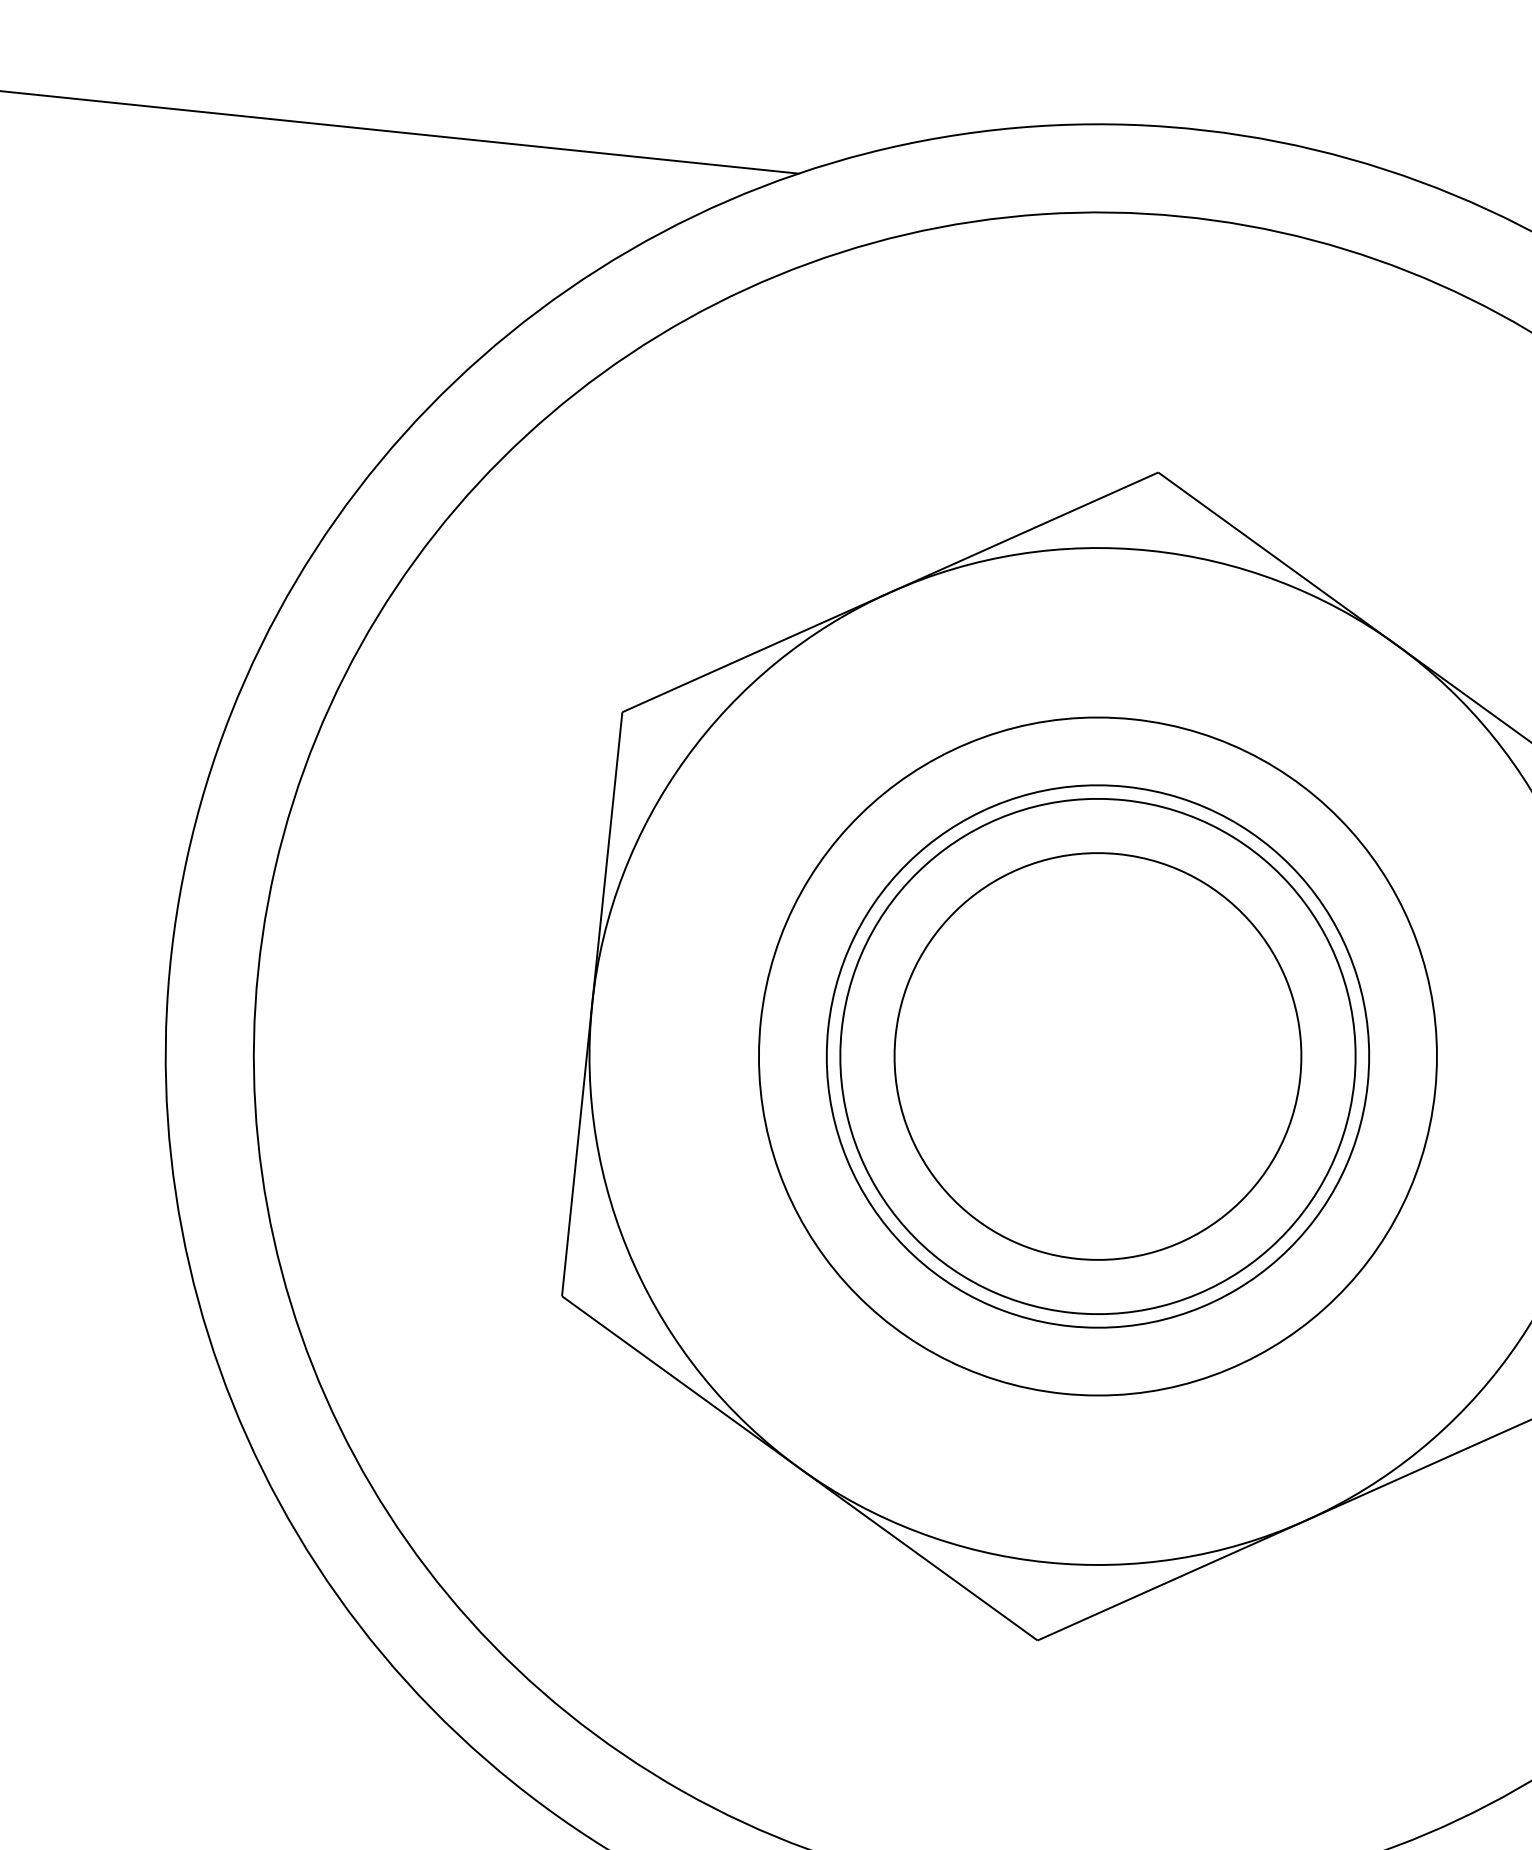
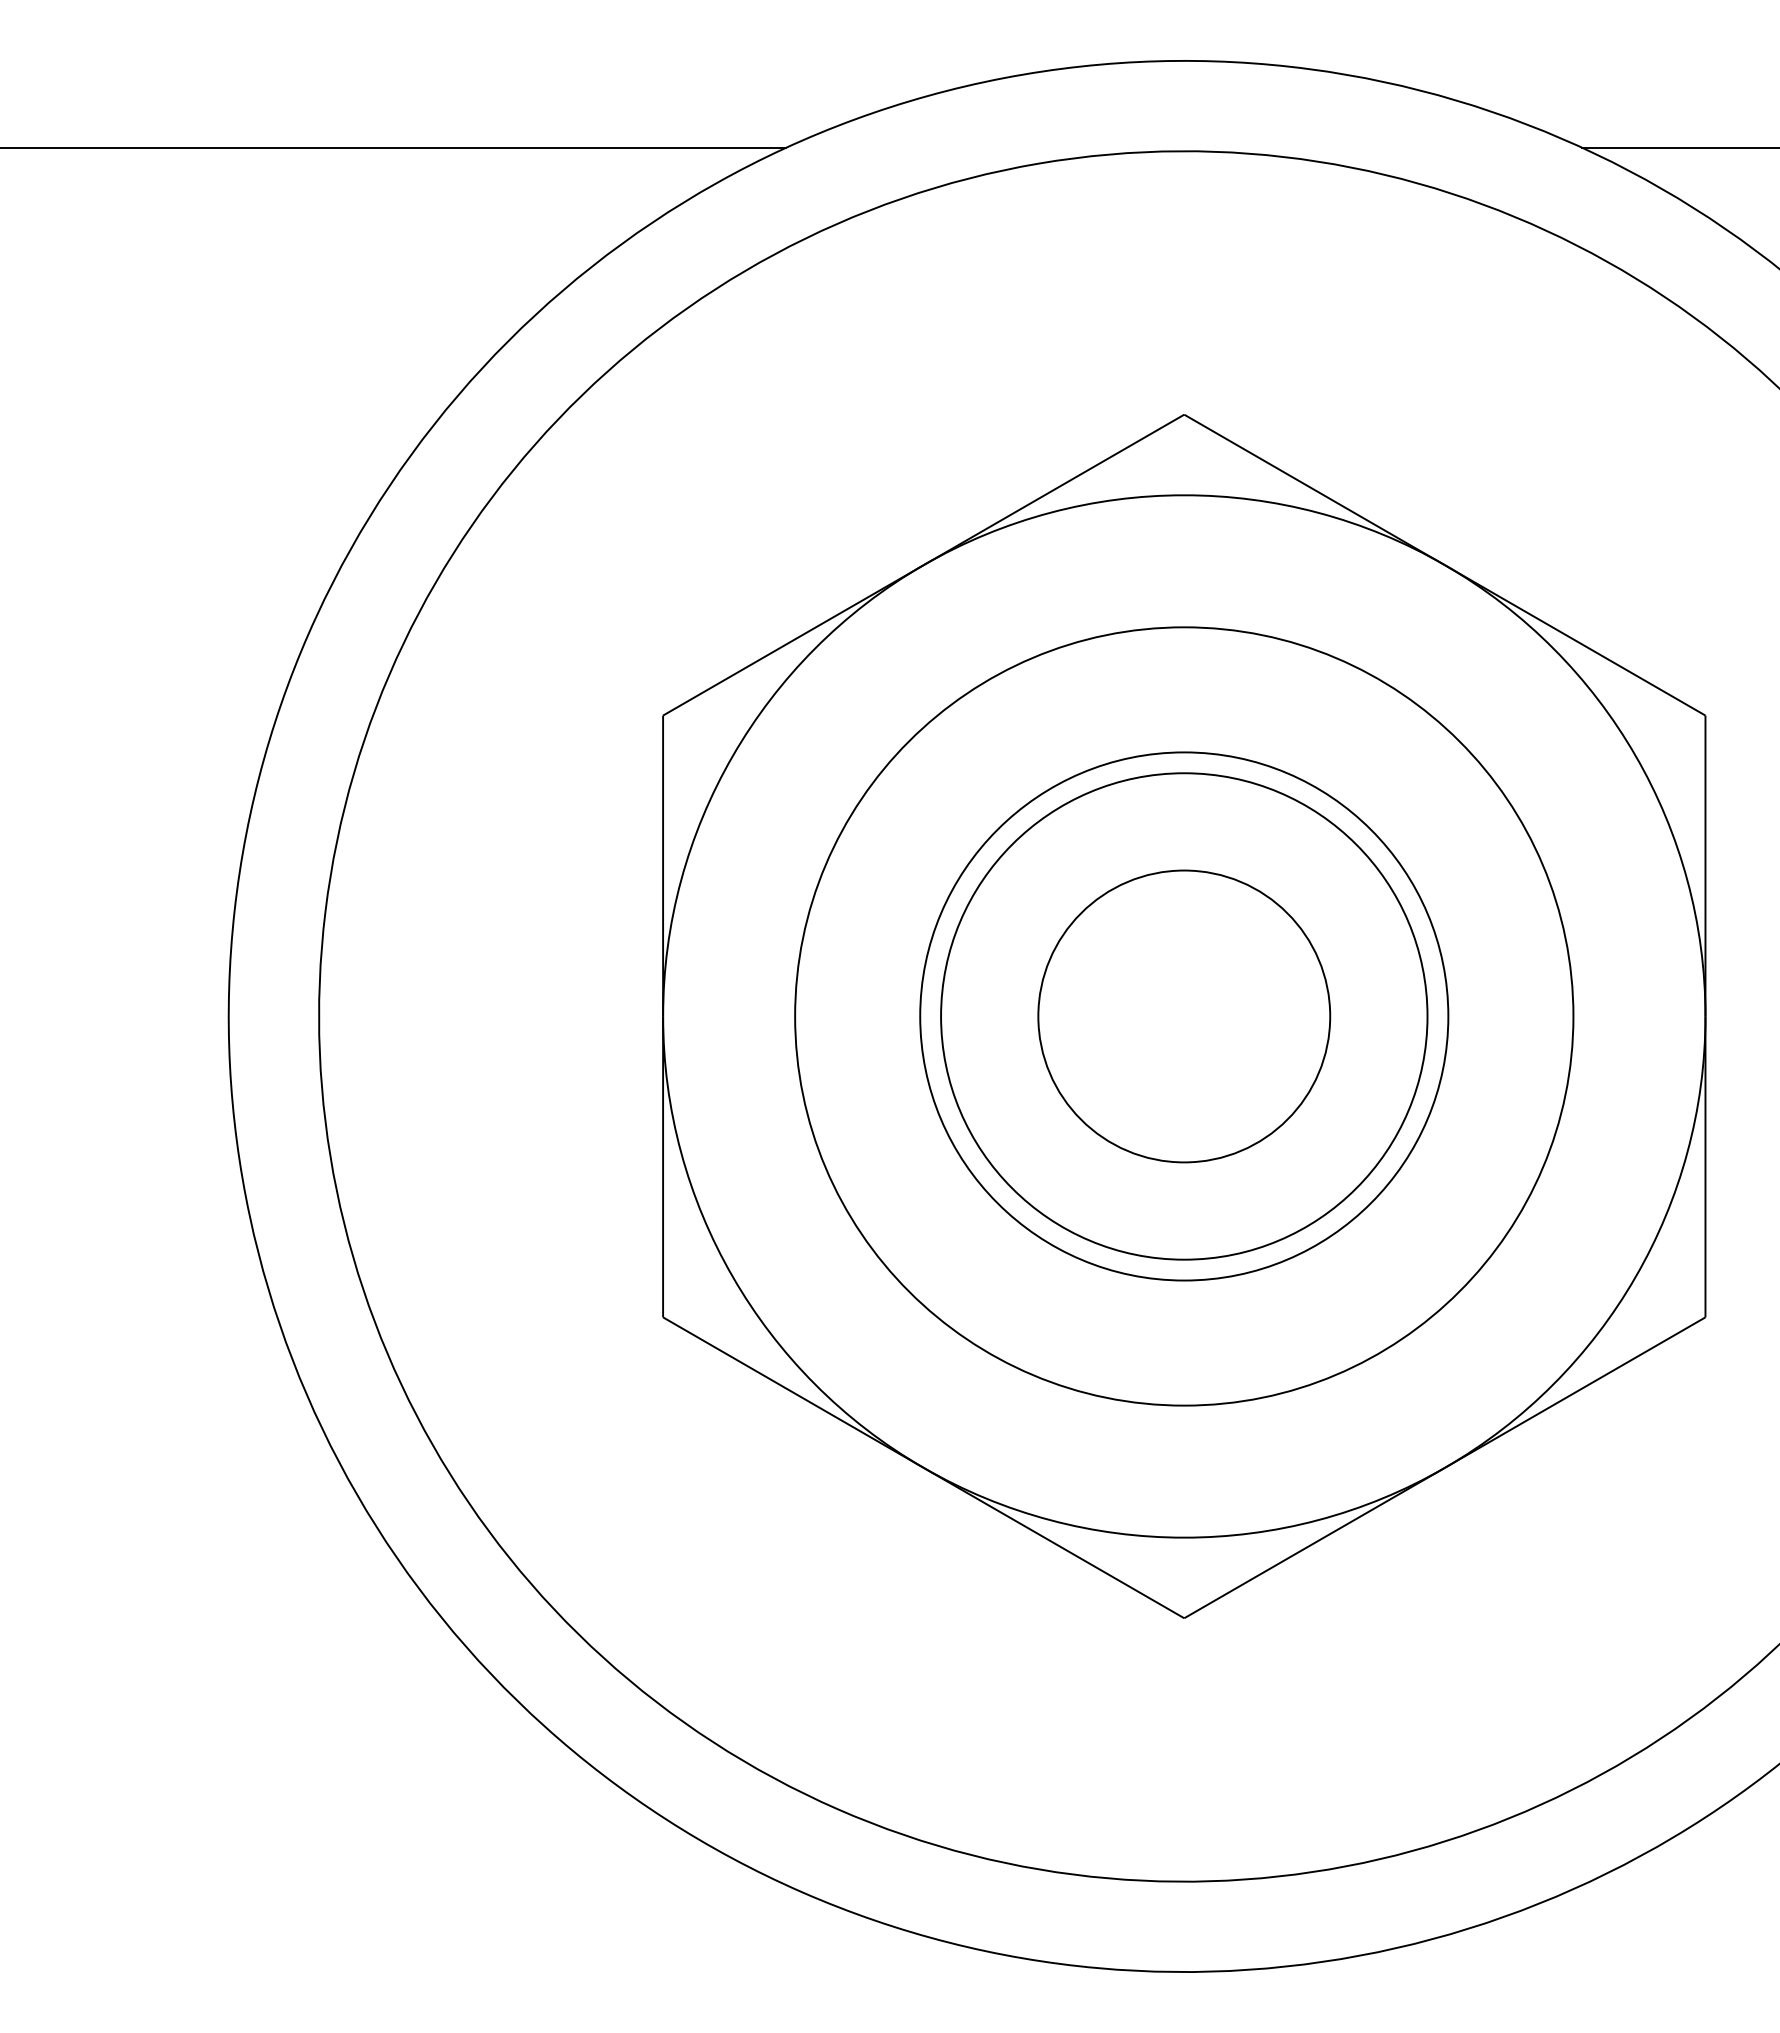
circle: (1097, 1056) -> (1183, 1016), size x0.7
circle: (1097, 1056) -> (1183, 1016), size x0.7
circle: (1098, 1056) -> (1184, 1016), size x1.4

